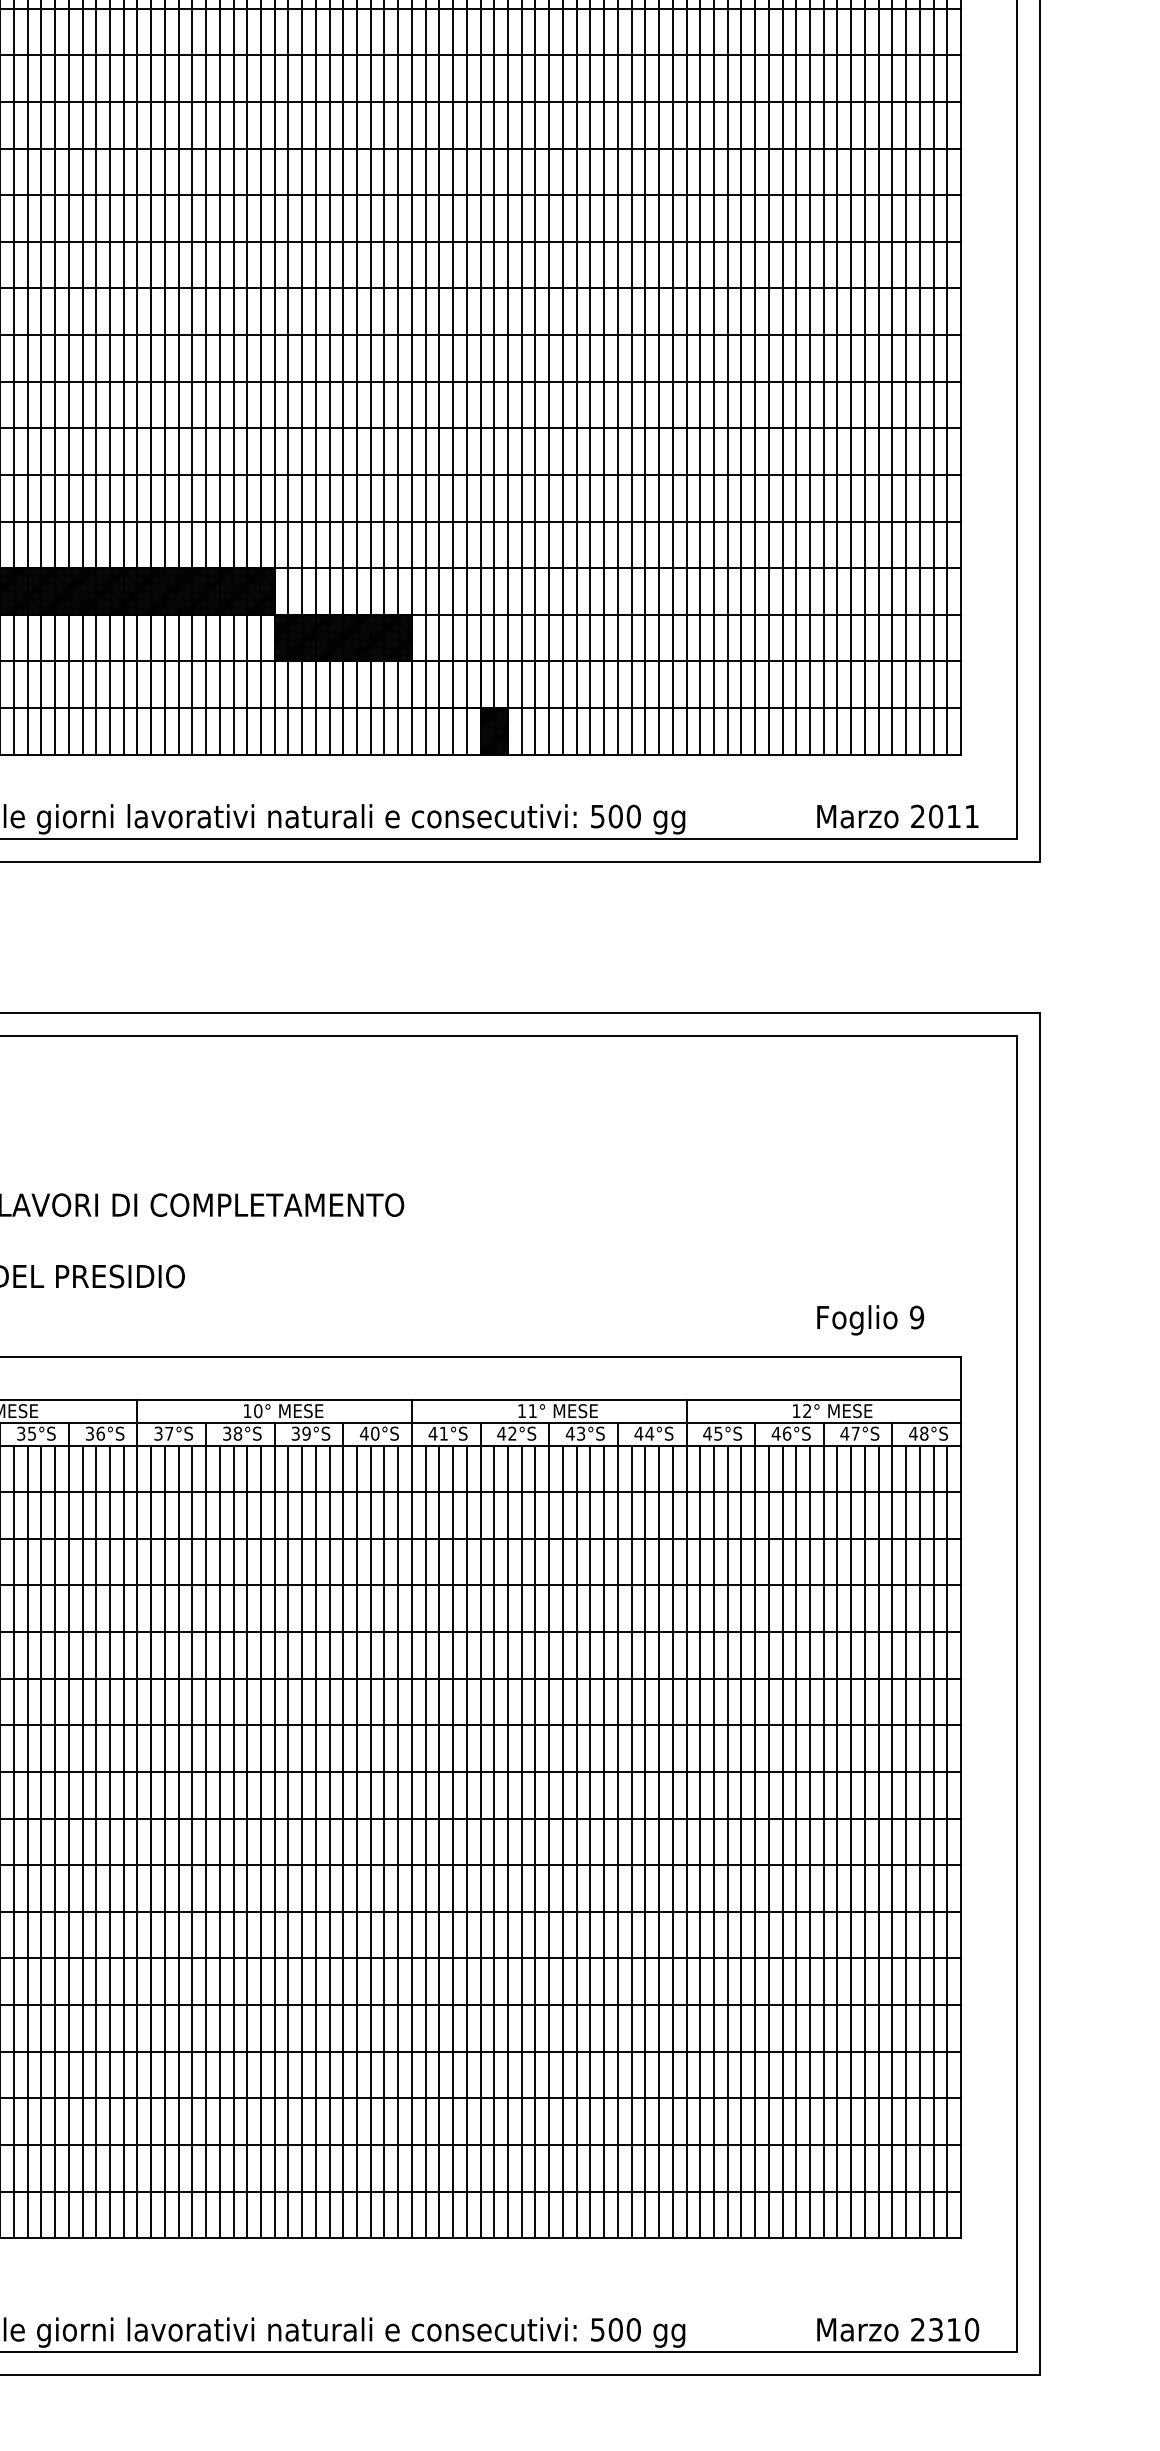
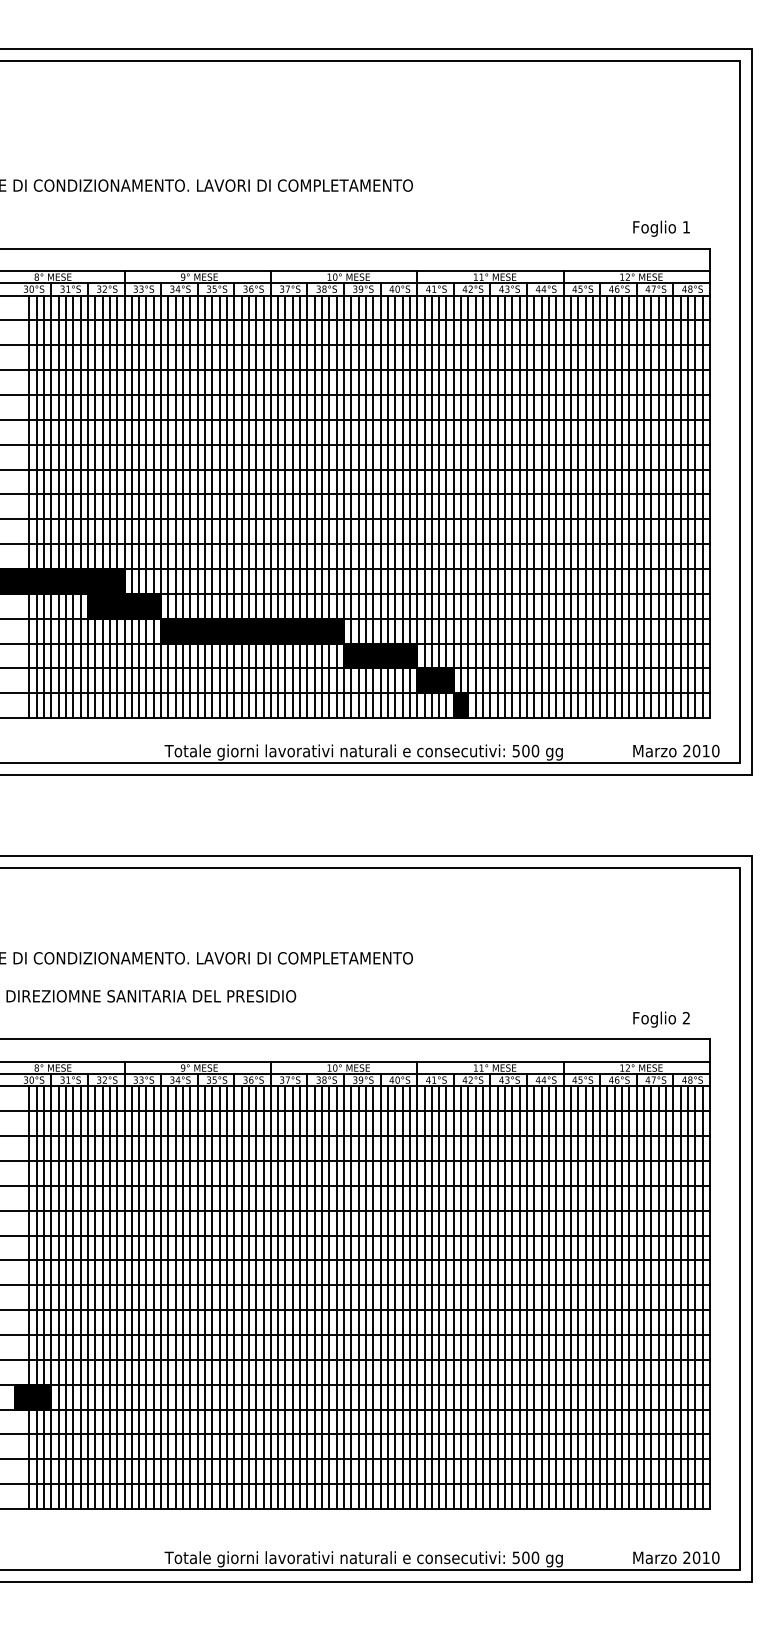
hatch: (446, 684) -> (435, 680), added
text: (971, 815) -> (715, 750), 2011 -> 2010
text: (917, 1318) -> (686, 1018), 9 -> 2
text: (935, 2329) -> (696, 1557), 2310 -> 2010

